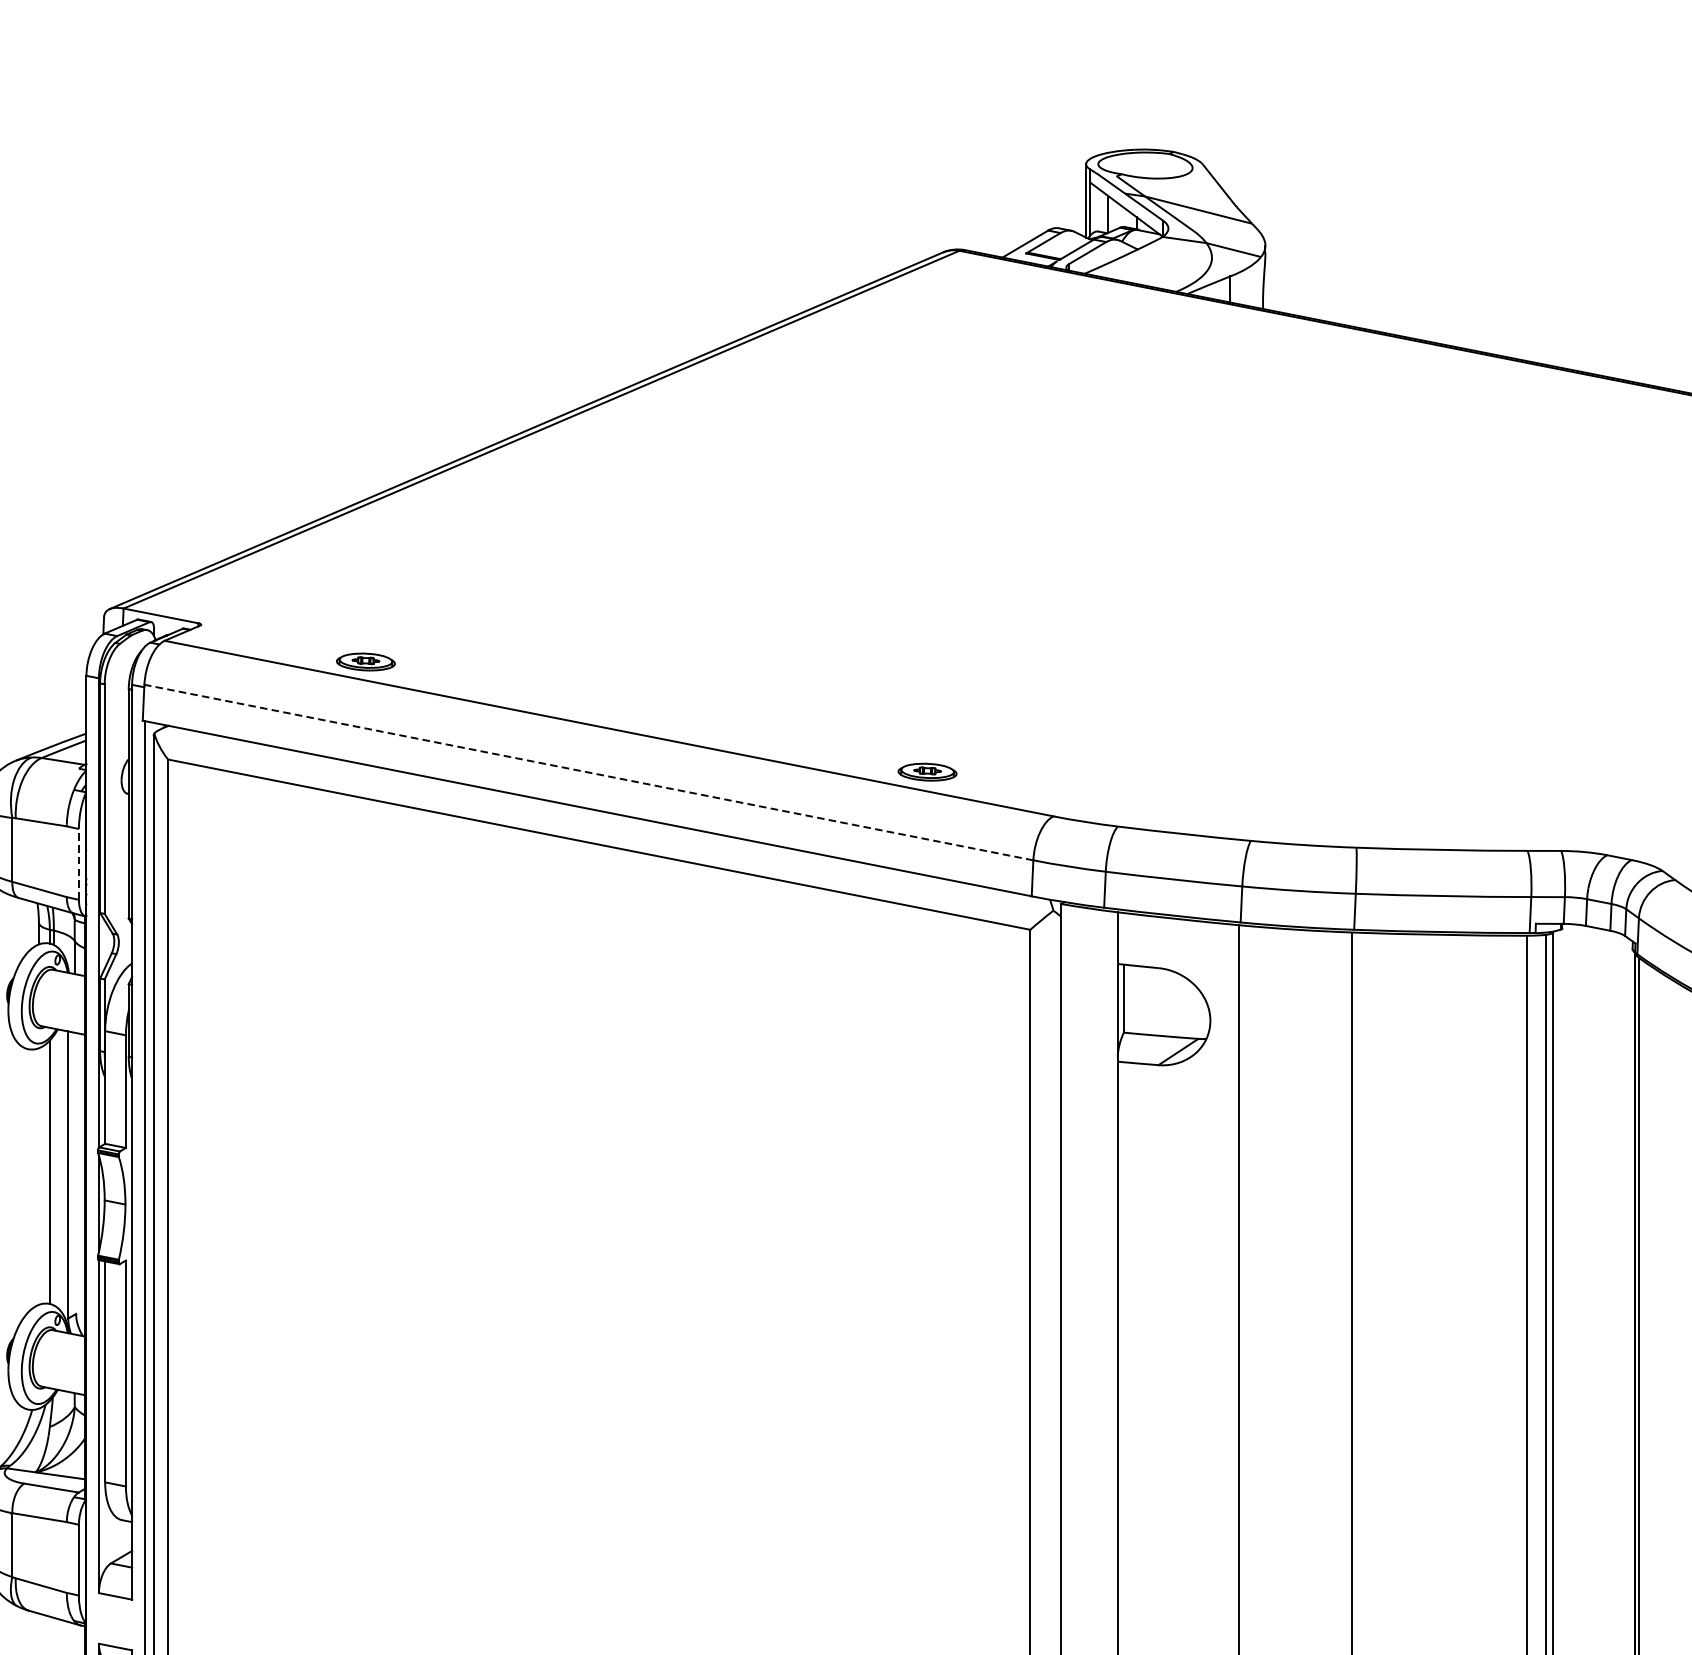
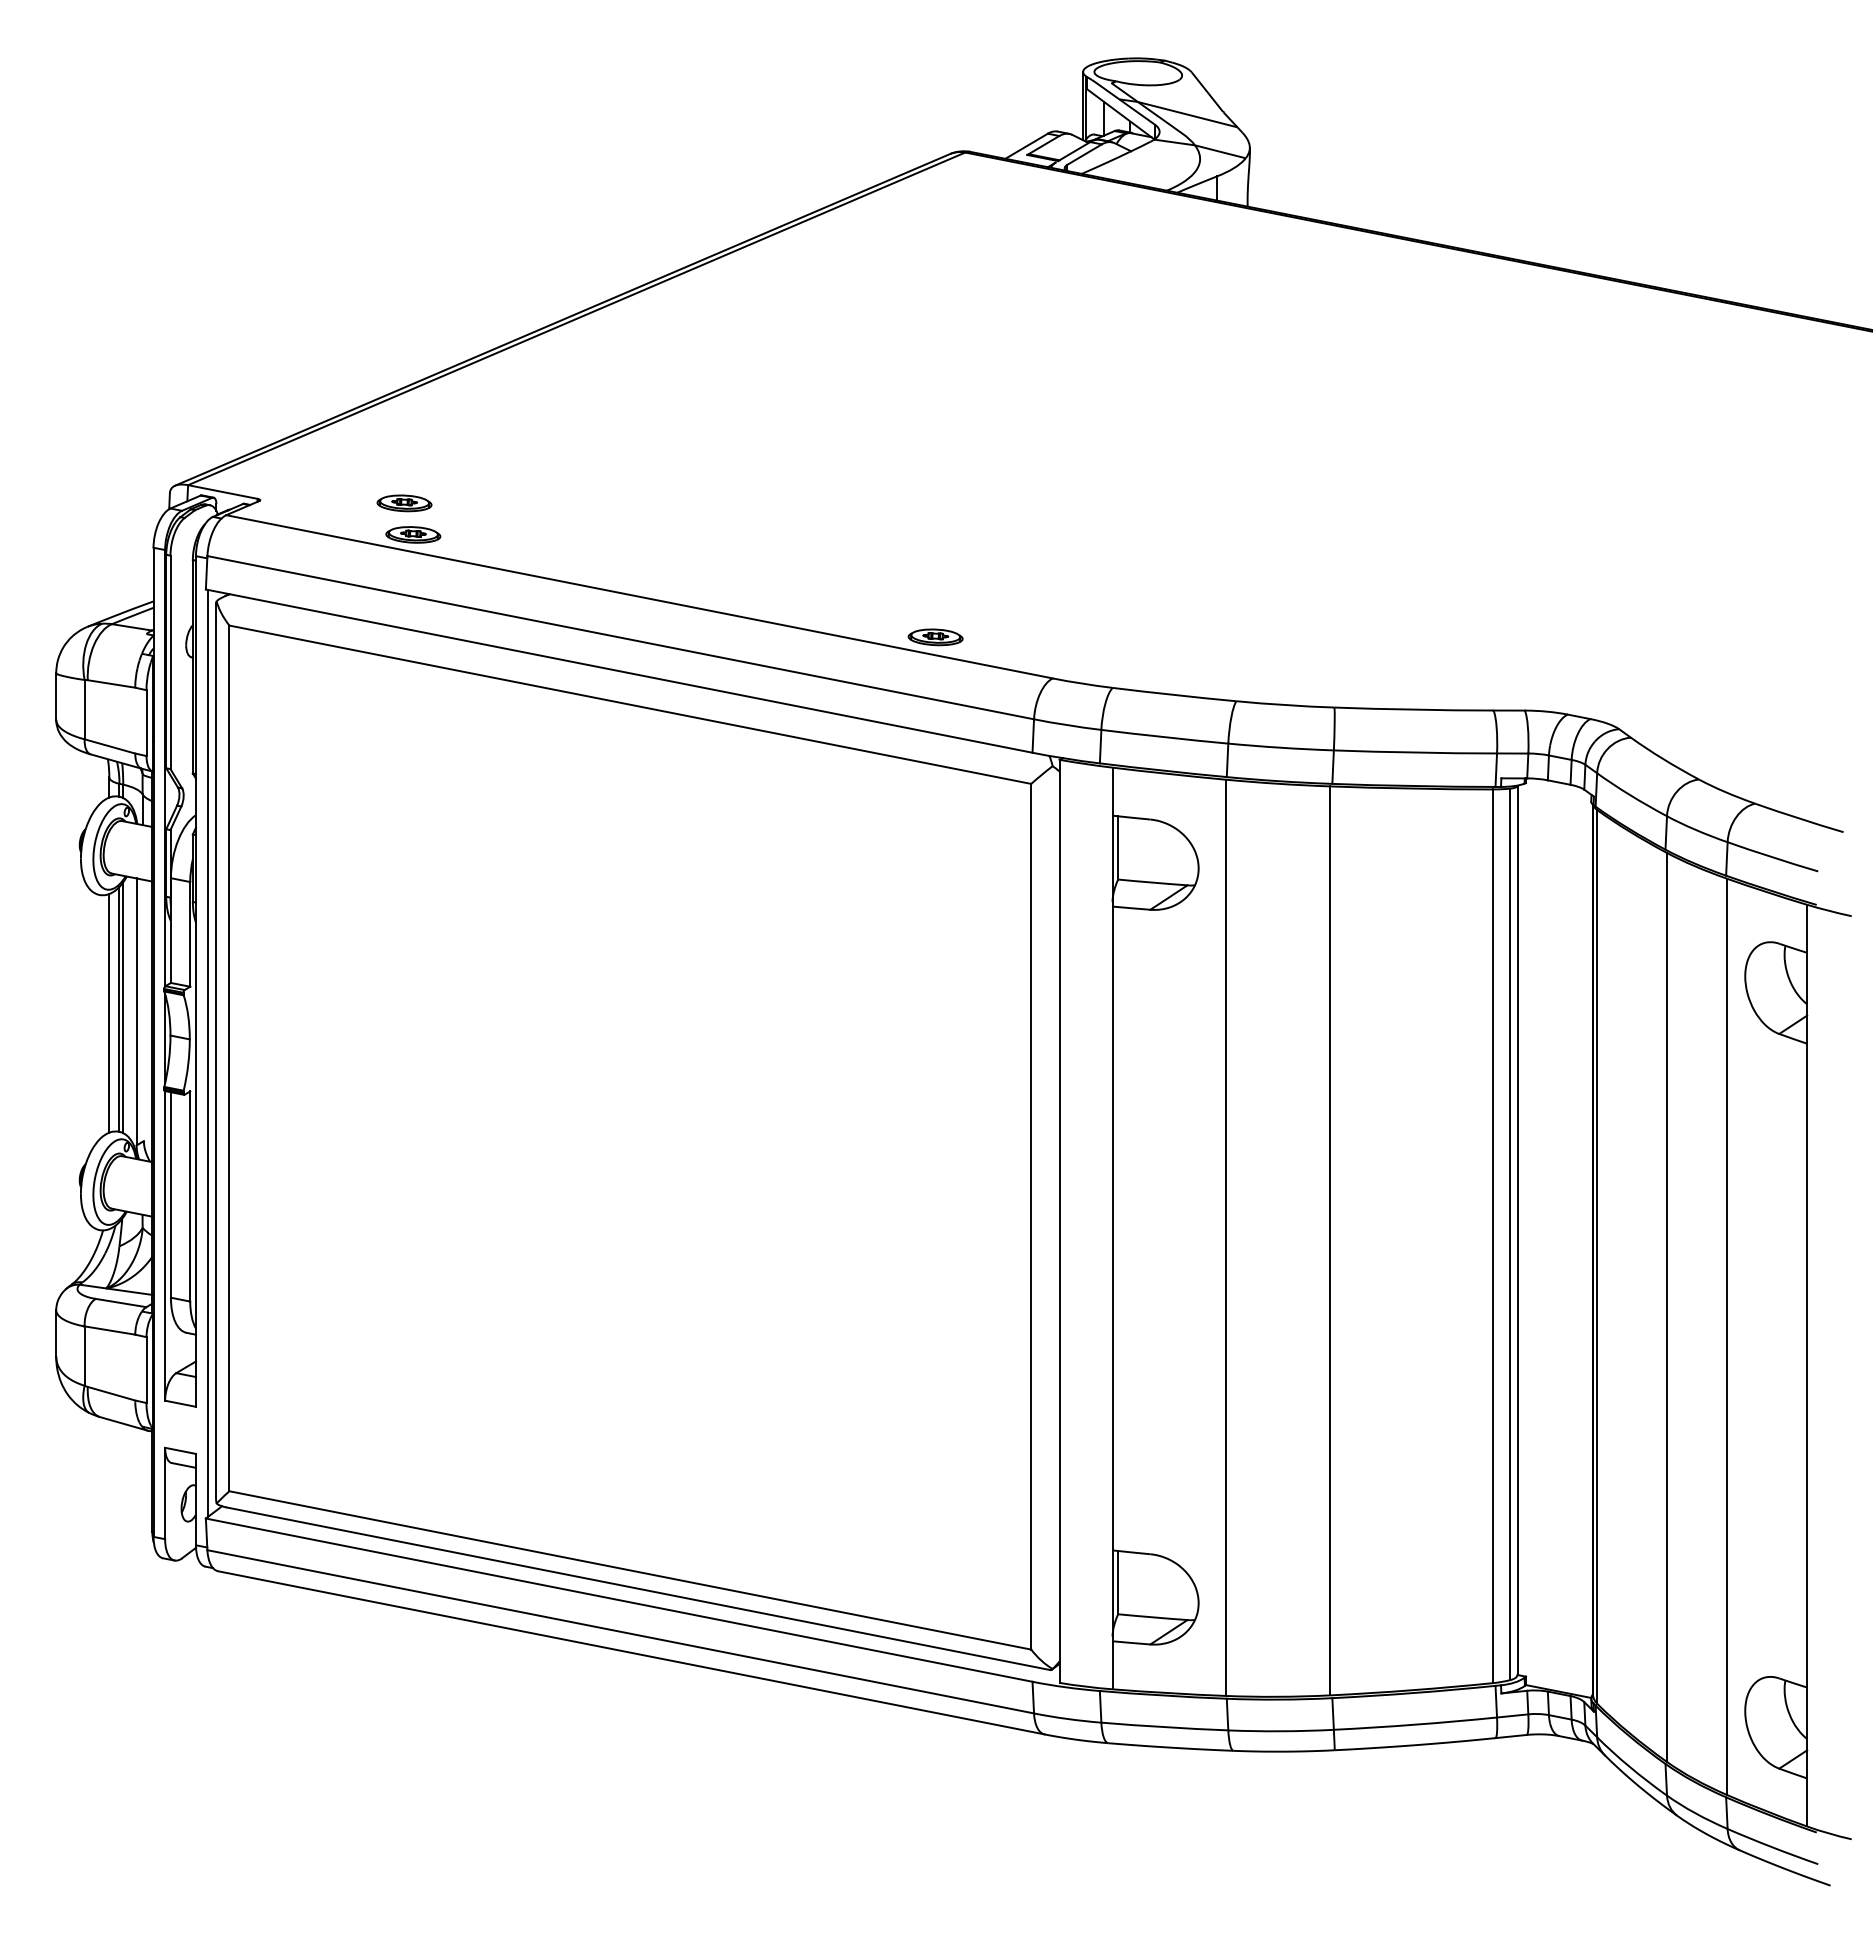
part: (356, 628) -> (404, 503), added
line: (588, 772) -> (620, 637), dashed -> solid
line: (78, 864) -> (146, 723), dashed -> solid
line: (54, 1170) -> (123, 1007), added
line: (39, 1176) -> (109, 1013), added

